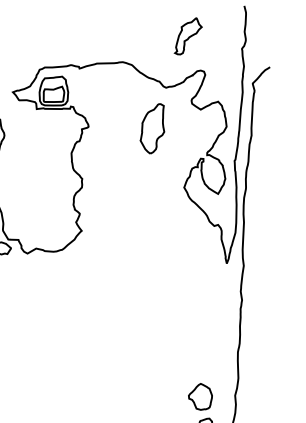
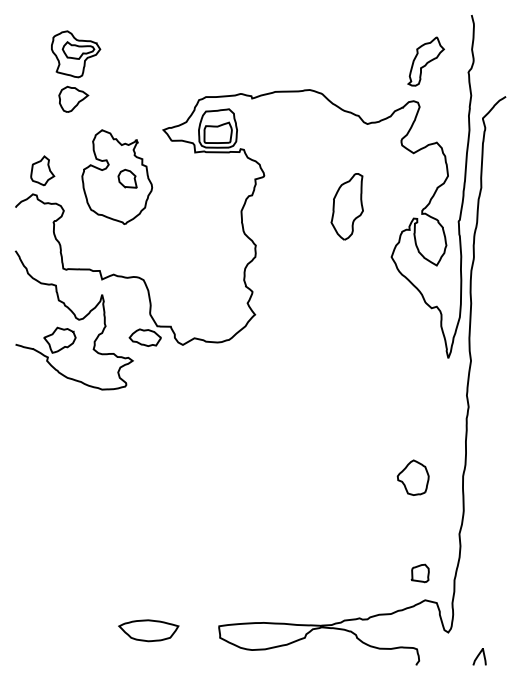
part: (187, 36) -> (425, 61), moved
part: (151, 128) -> (346, 206), moved
part: (199, 396) -> (412, 477), moved

